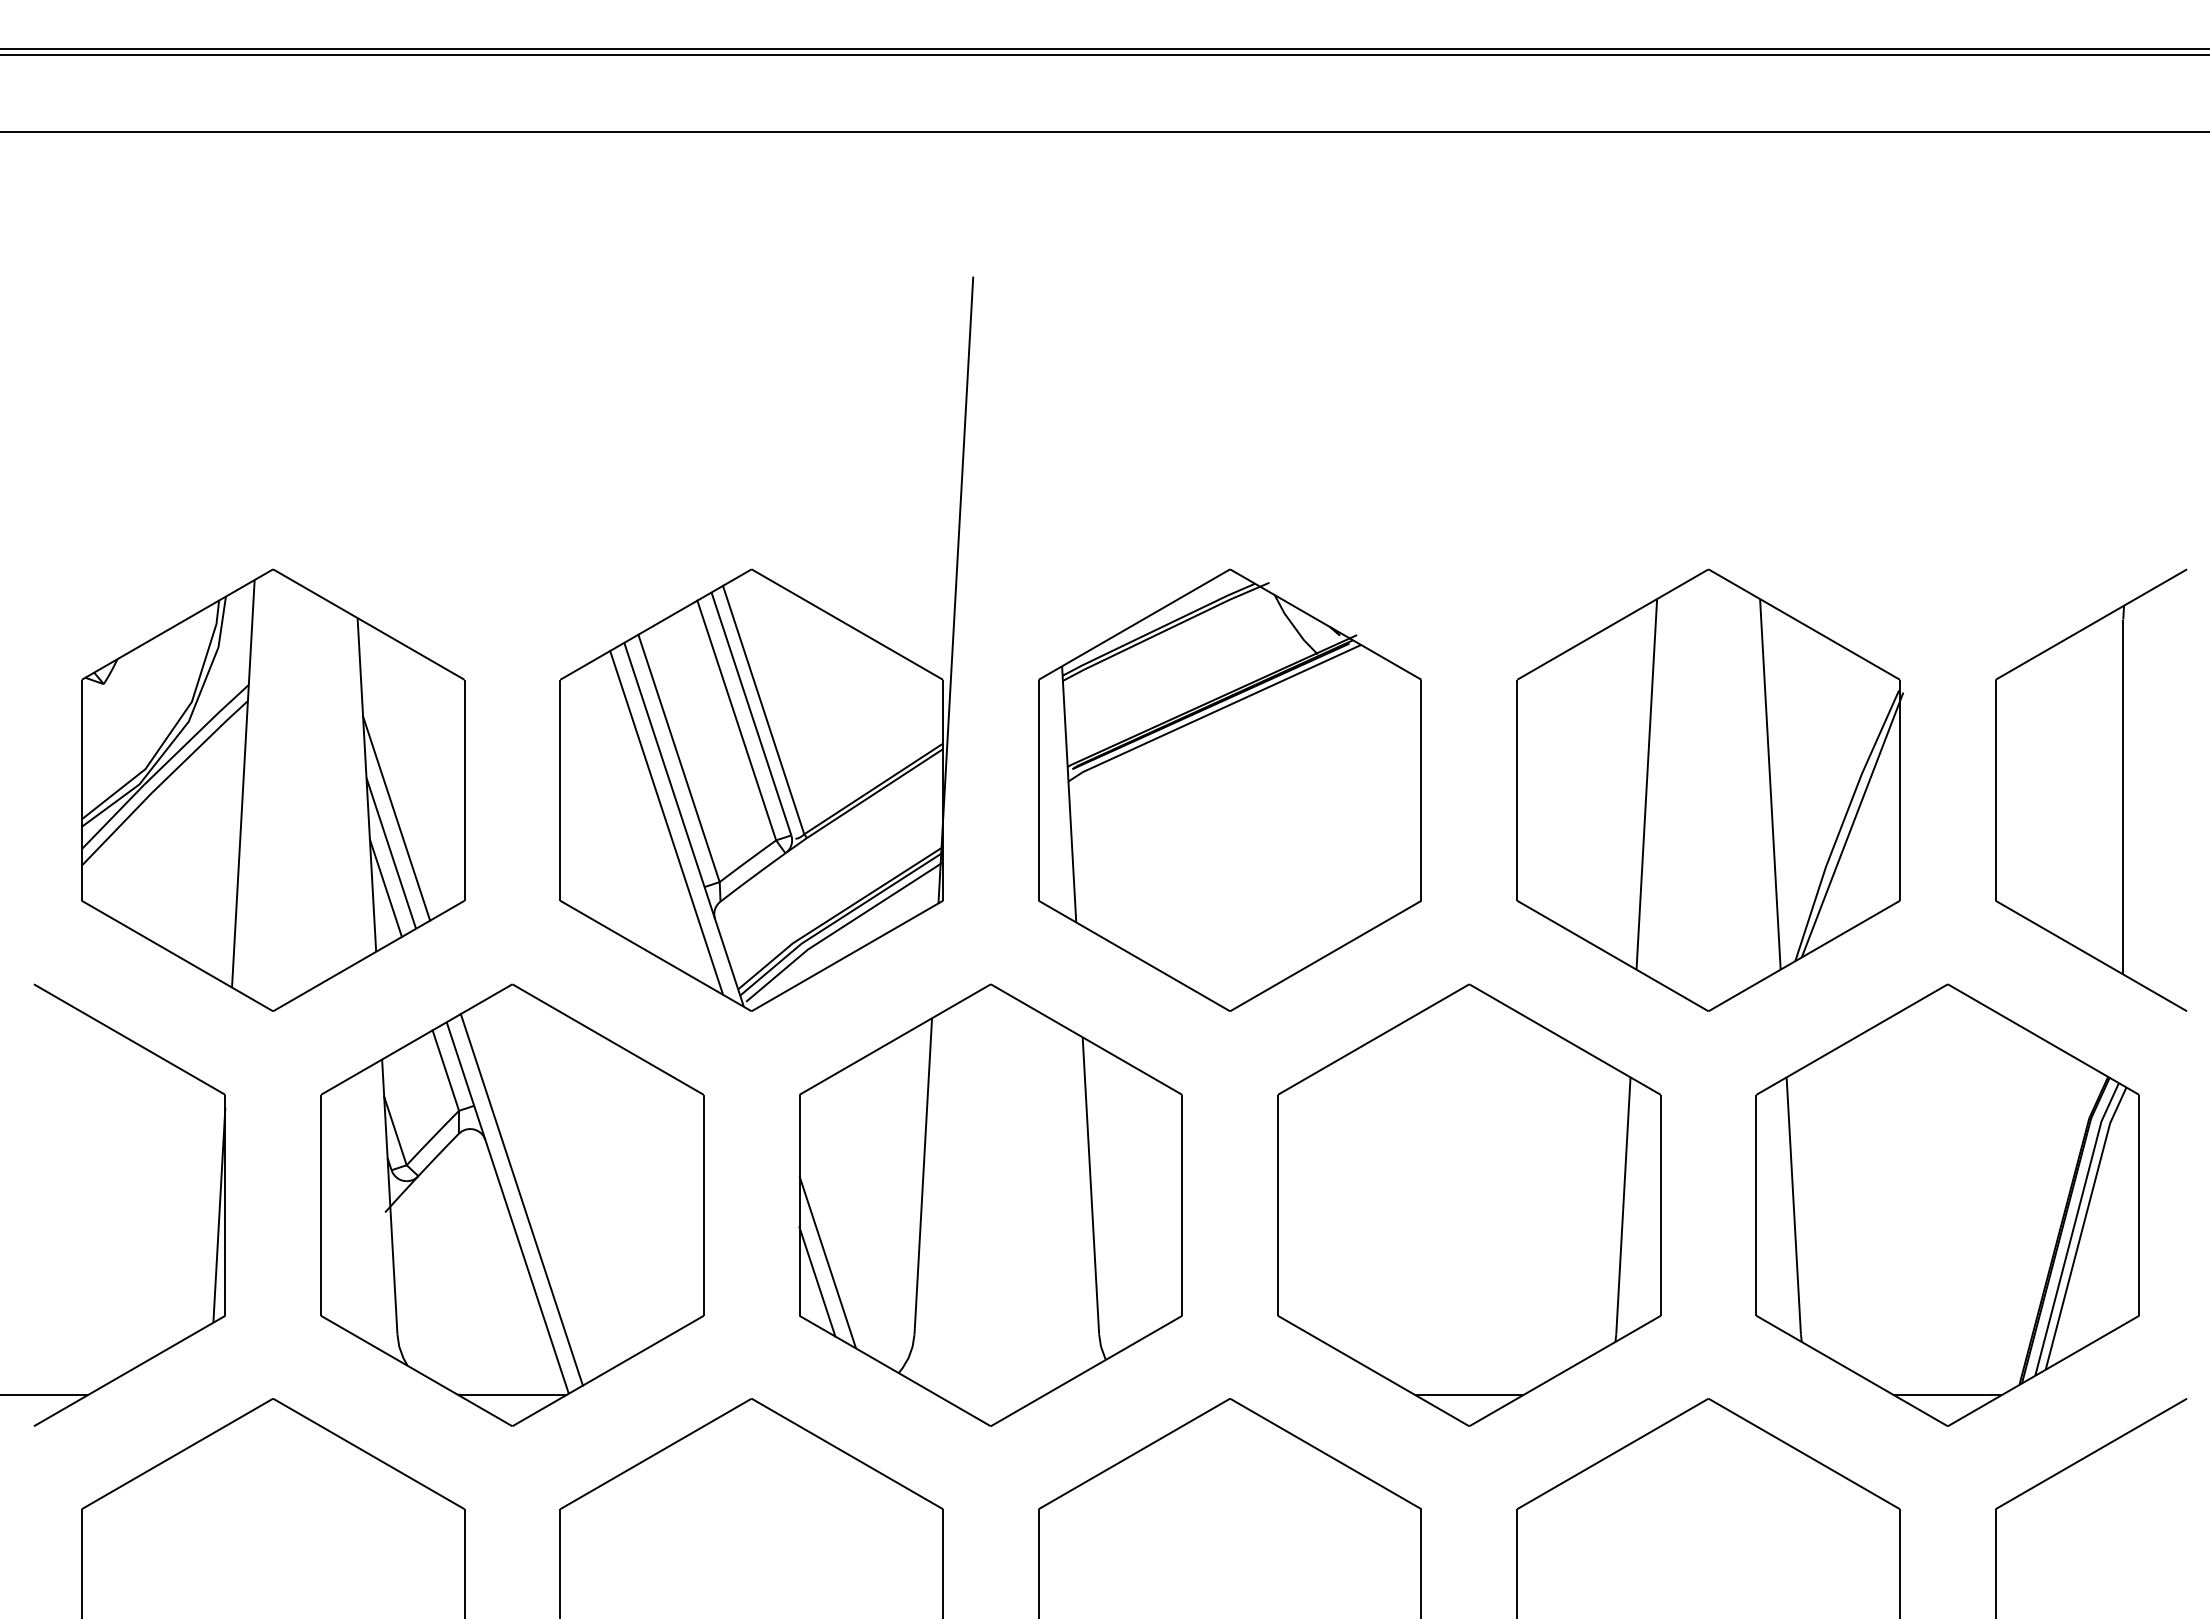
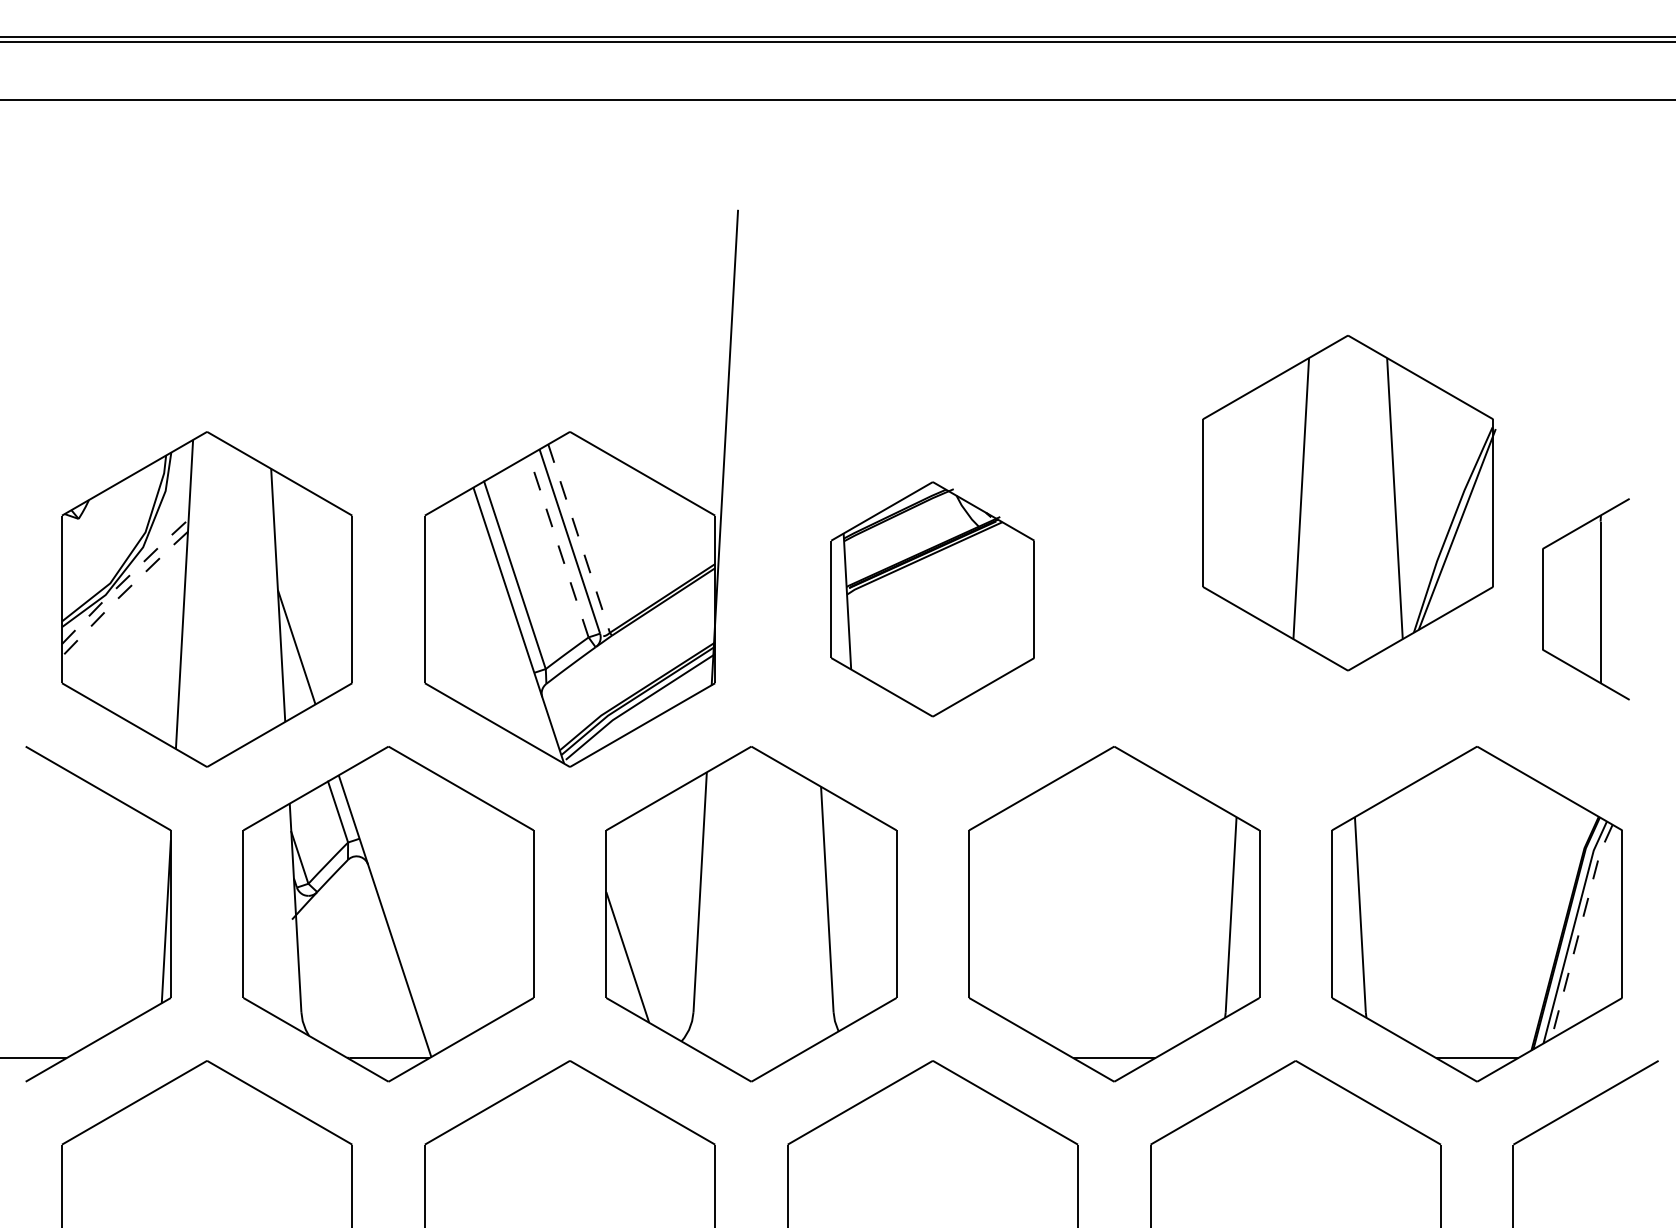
line: (763, 710) -> (579, 538), solid -> dashed
line: (736, 720) -> (558, 546), solid -> dashed
line: (164, 765) -> (124, 580), solid -> dashed
line: (163, 781) -> (123, 592), solid -> dashed
part: (1229, 789) -> (932, 598), size x0.7
part: (1709, 789) -> (1348, 502), moved
part: (2091, 789) -> (1586, 598), size x0.6
line: (396, 818) -> (300, 620), removed
line: (666, 822) -> (505, 623), removed
line: (385, 888) -> (292, 673), removed
line: (521, 1199) -> (395, 909), removed
line: (2083, 1226) -> (1580, 930), solid -> dashed
line: (817, 1281) -> (619, 971), removed

